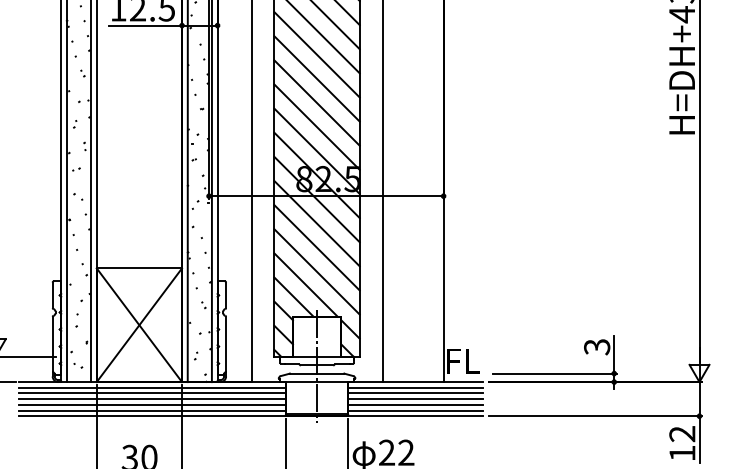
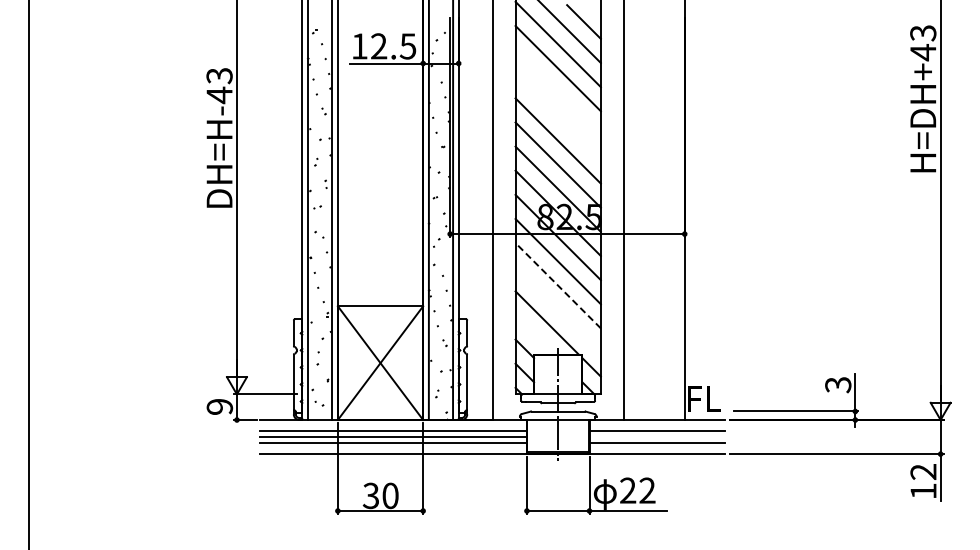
line: (316, 54) -> (557, 92), removed
line: (316, 78) -> (557, 116), removed
line: (316, 247) -> (557, 285), solid -> dashed
line: (316, 271) -> (557, 309), removed
line: (293, 296) -> (534, 334), removed
line: (152, 387) -> (393, 425), removed
line: (415, 387) -> (656, 425), removed
line: (415, 399) -> (656, 437), removed
line: (152, 410) -> (393, 448), removed
line: (415, 410) -> (656, 448), removed

